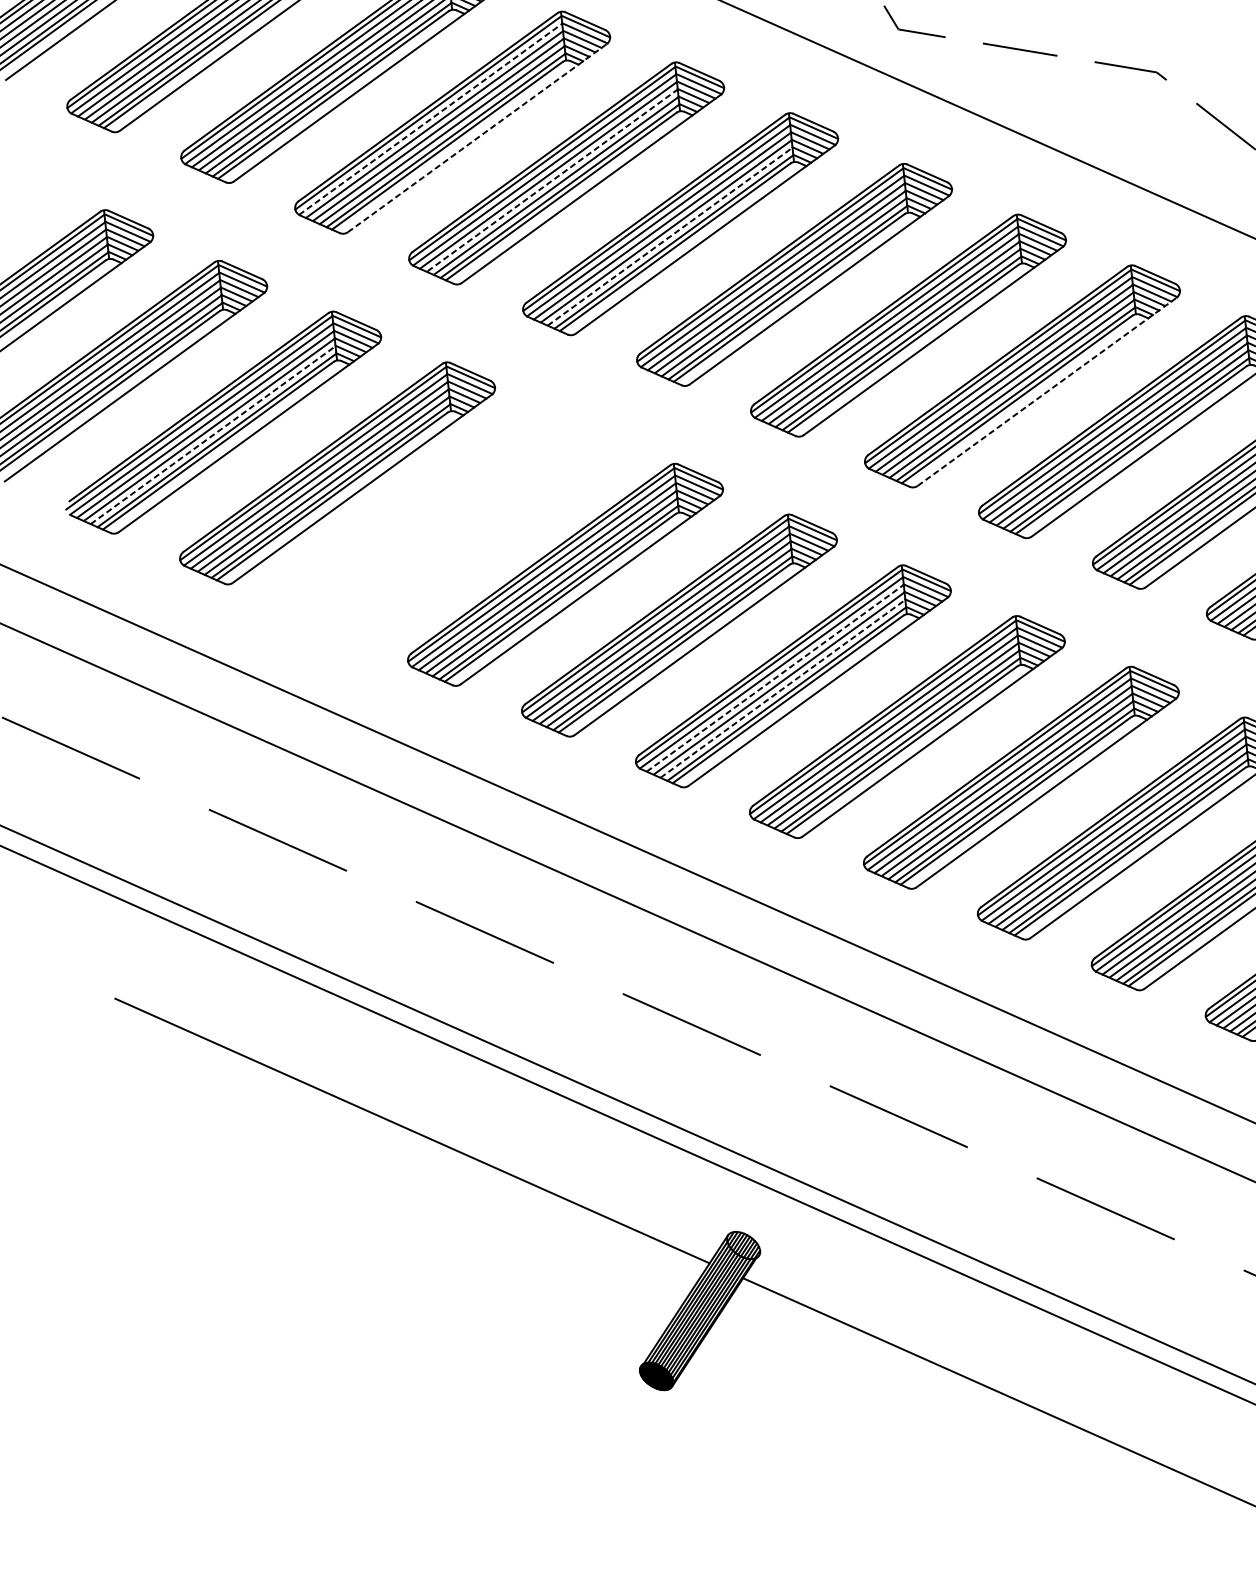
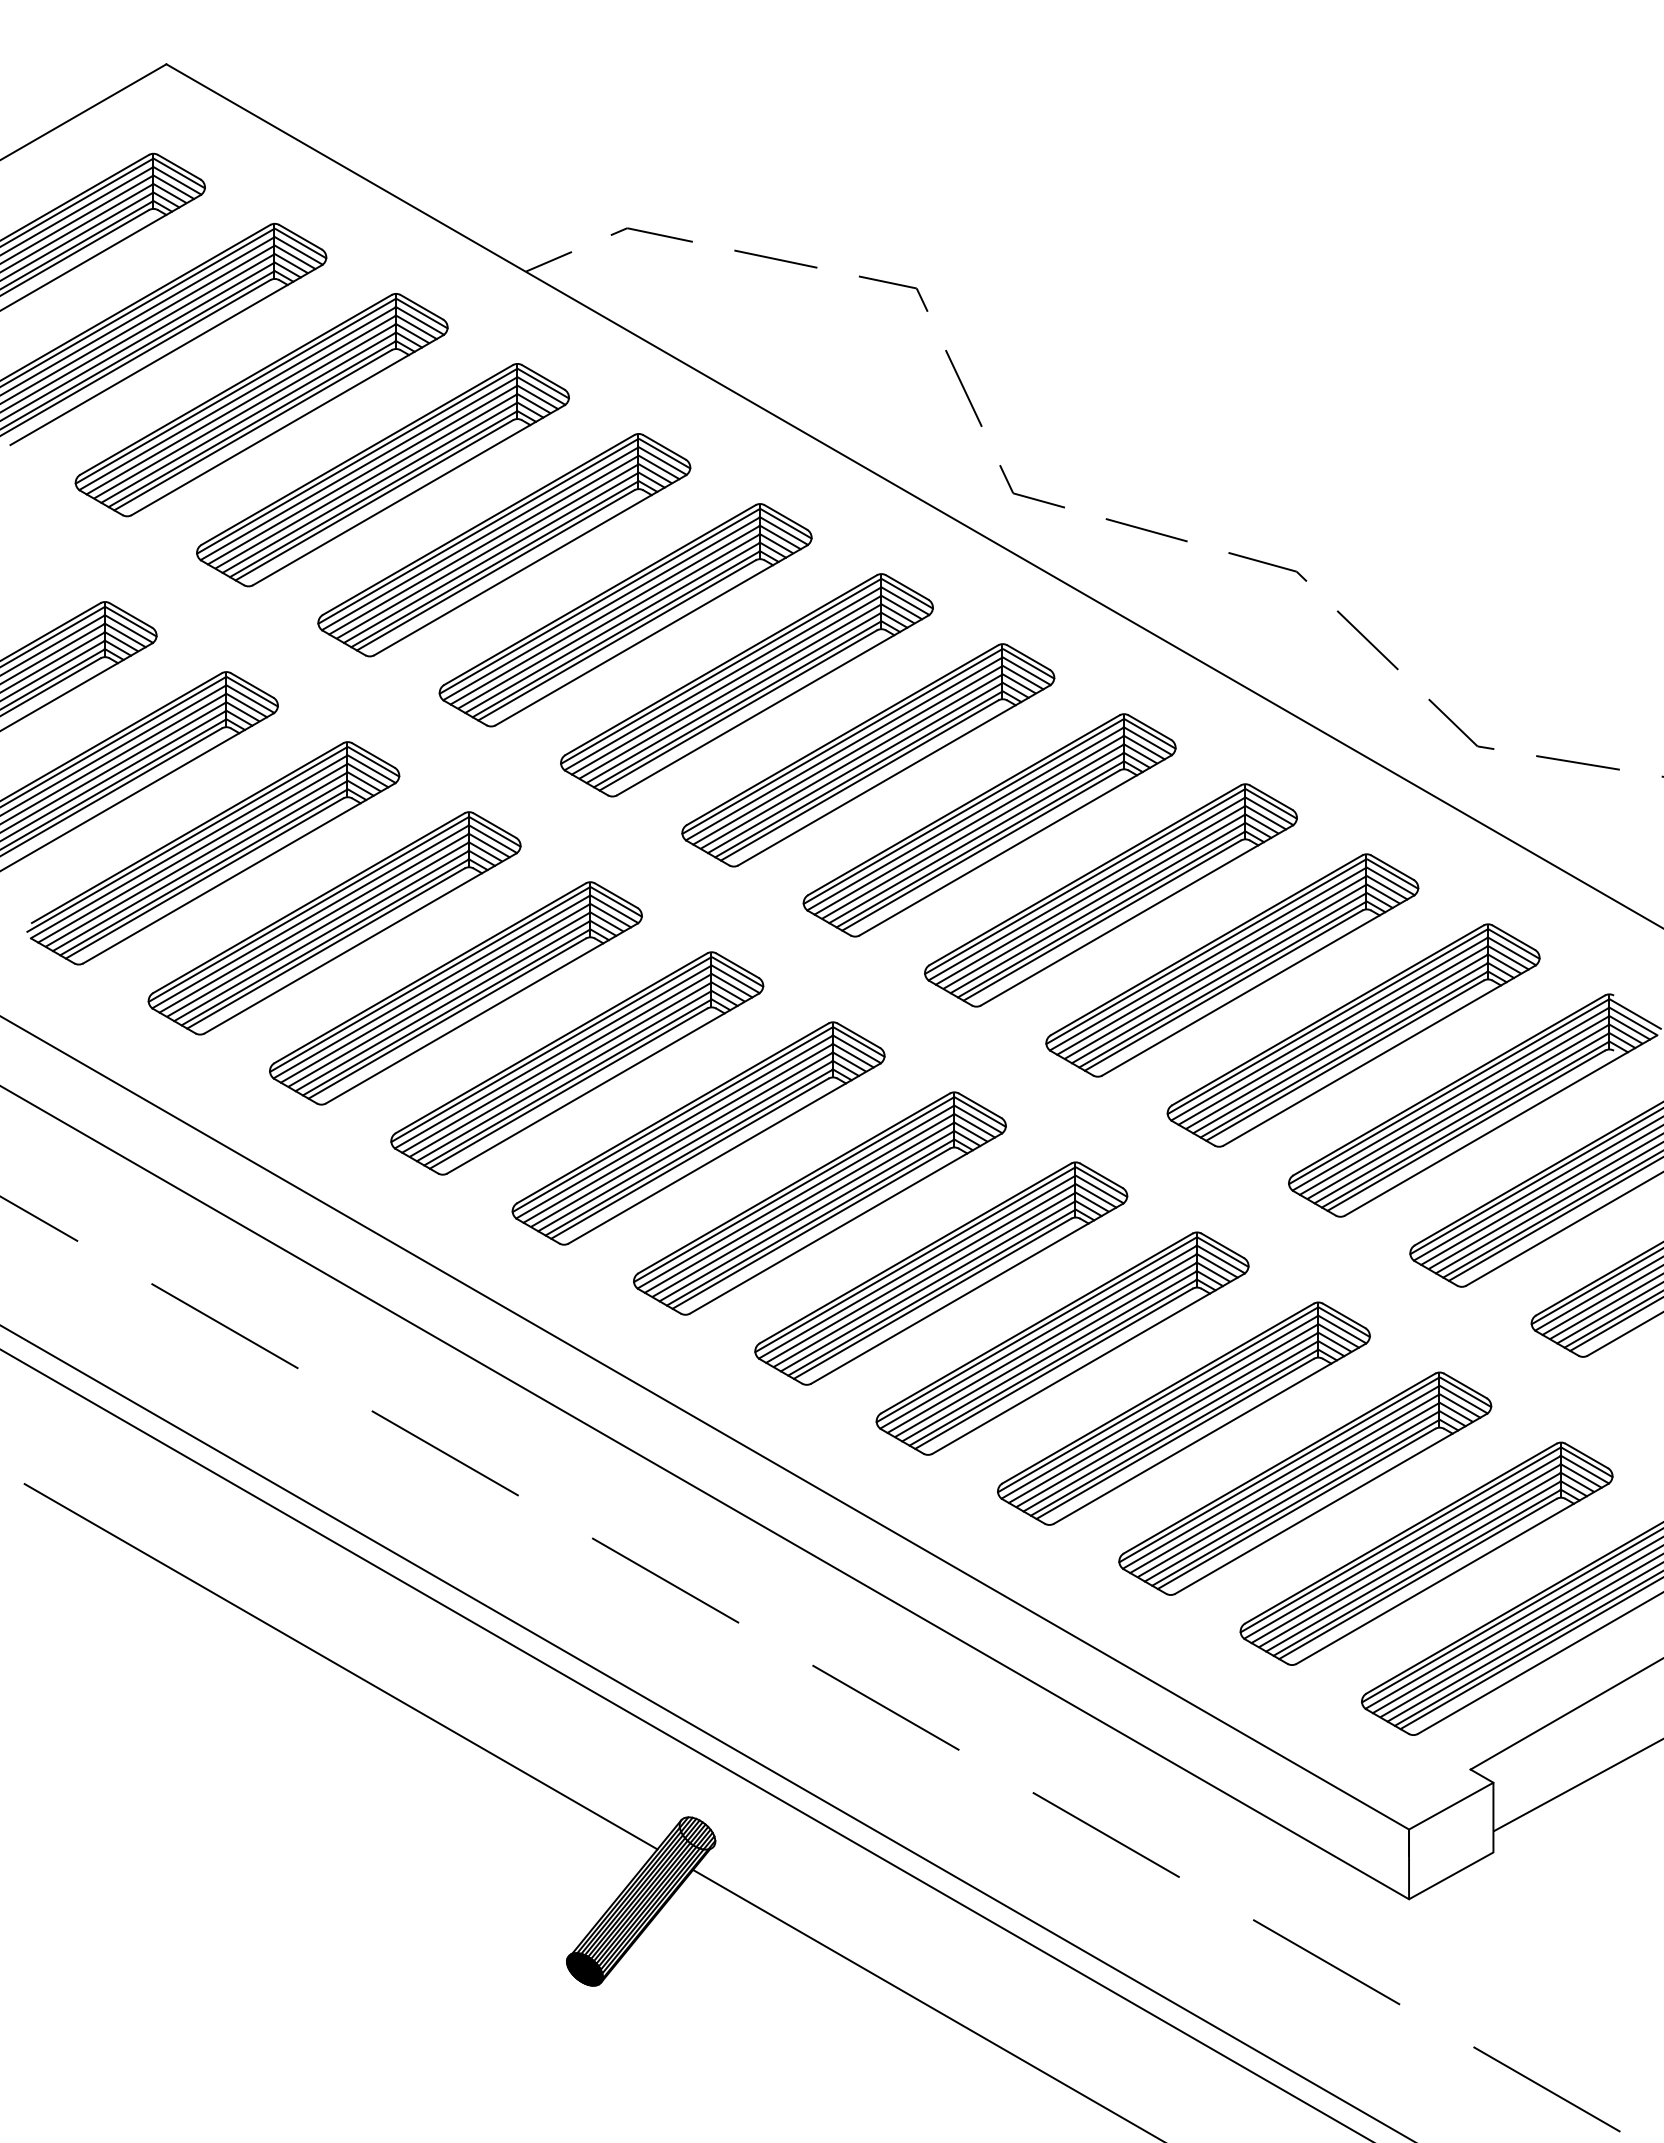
line: (430, 118) -> (480, 538), dashed -> solid
line: (477, 138) -> (530, 565), dashed -> solid
line: (552, 180) -> (609, 621), dashed -> solid
line: (669, 237) -> (733, 698), dashed -> solid
line: (1046, 391) -> (1136, 915), dashed -> solid
line: (213, 435) -> (200, 866), dashed -> solid
part: (451, 524) -> (455, 993), added
line: (775, 678) -> (799, 1203), dashed -> solid
line: (782, 689) -> (806, 1216), dashed -> solid

